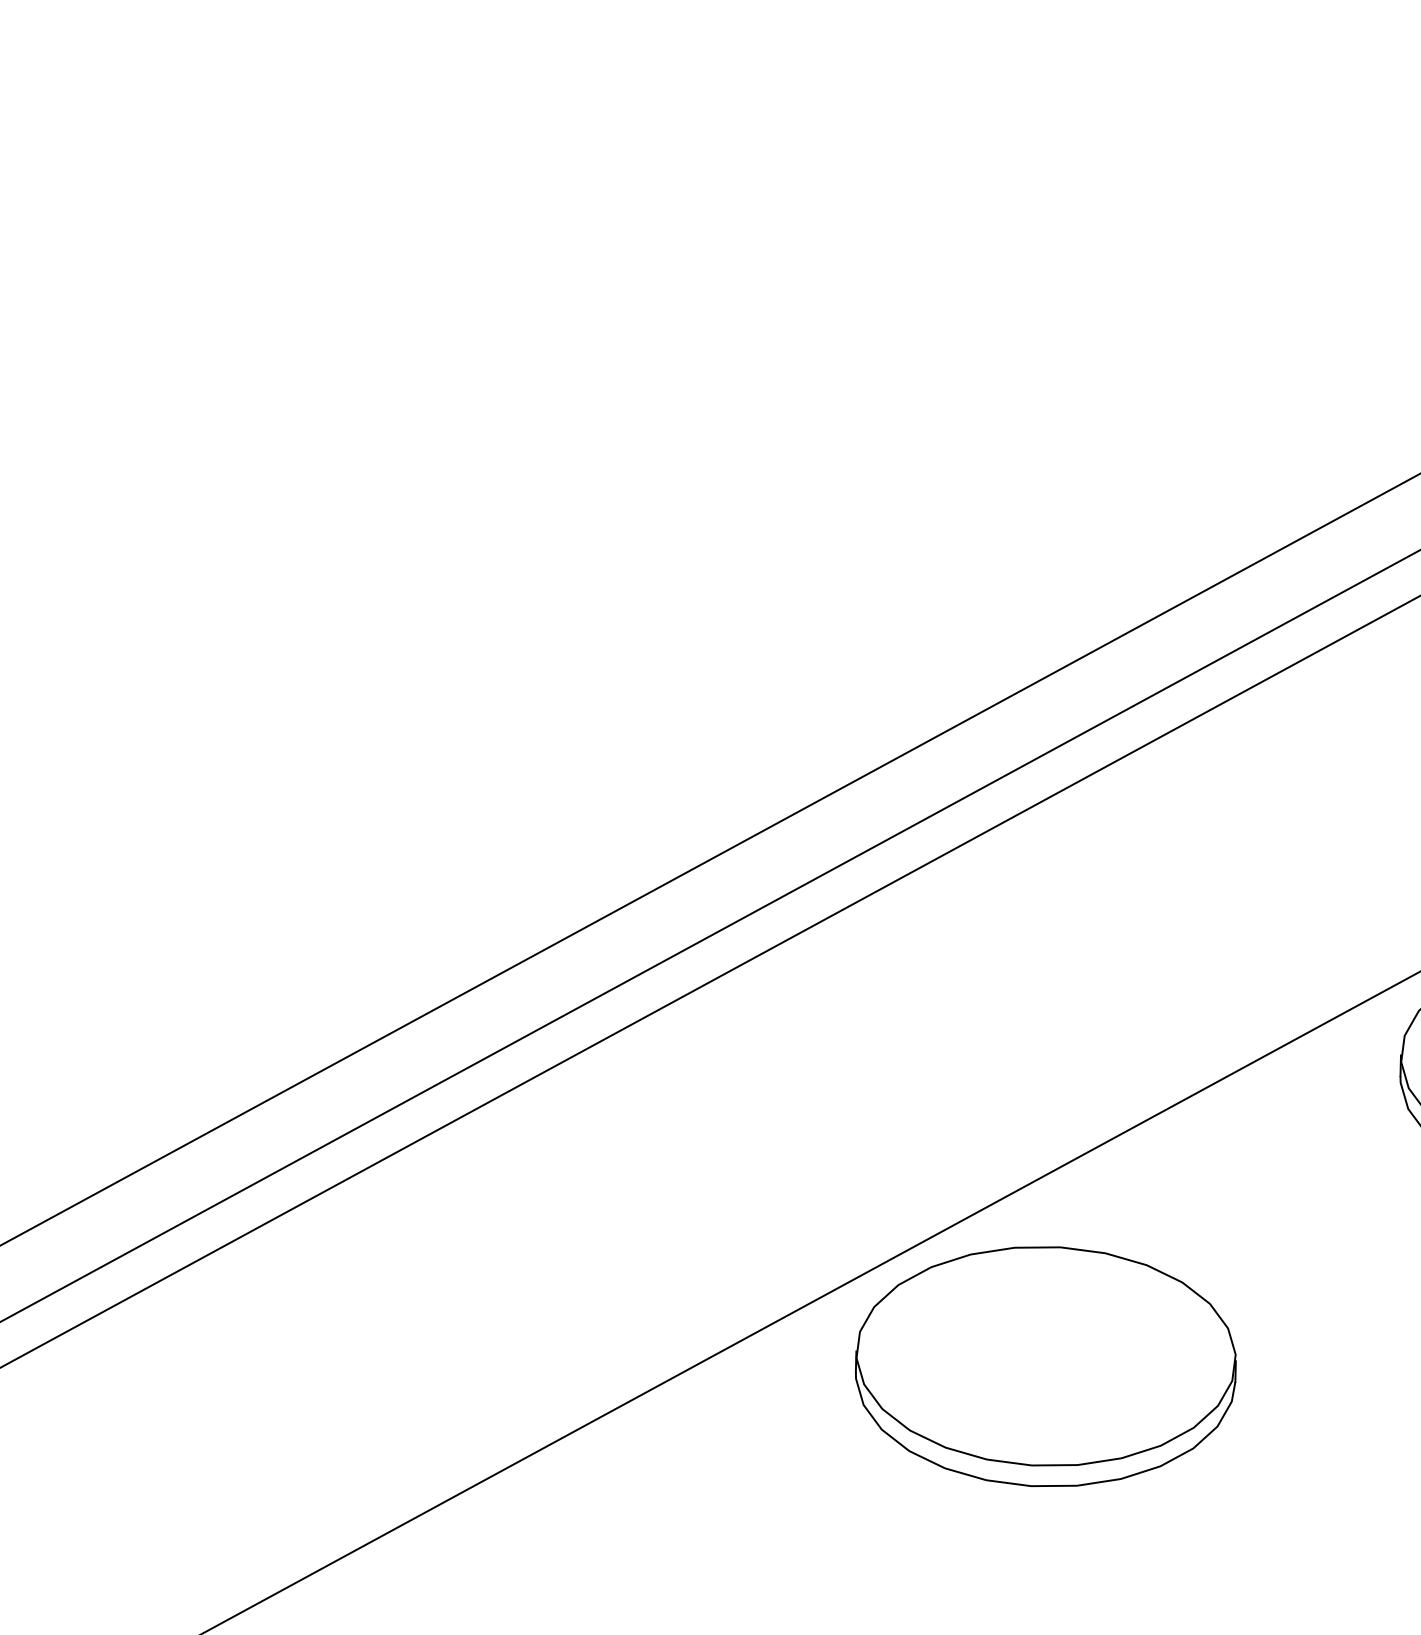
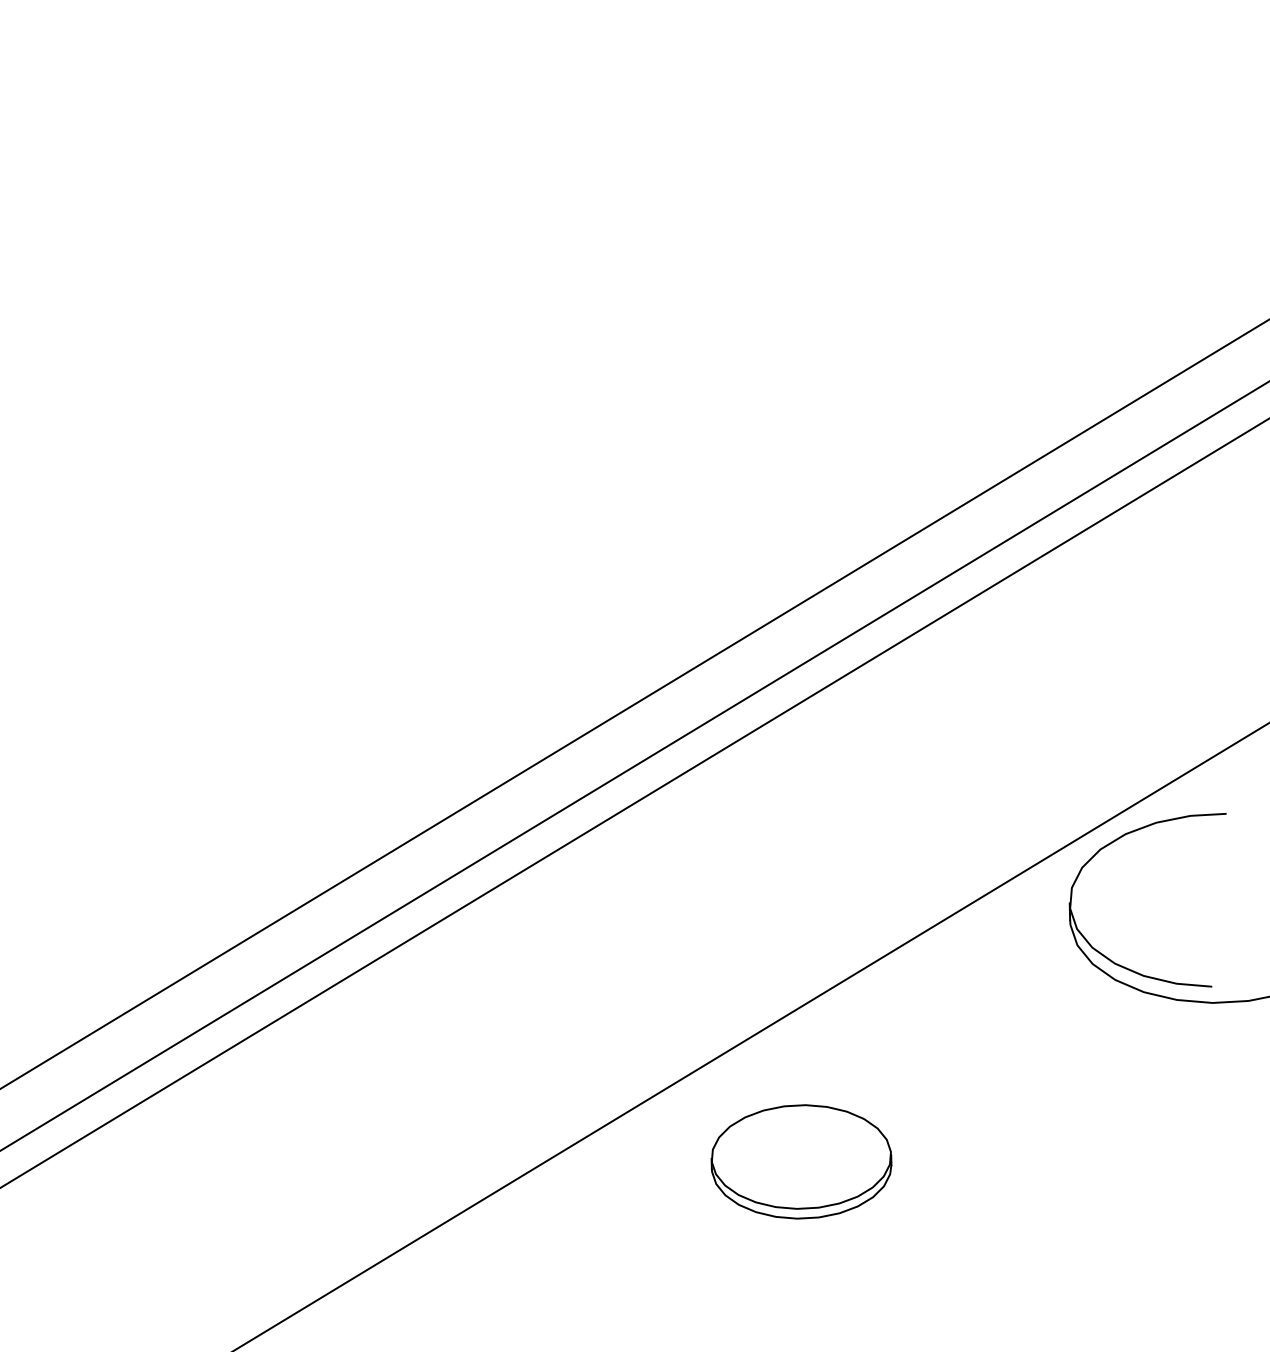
part: (1045, 1366) -> (801, 1161), size x0.6

